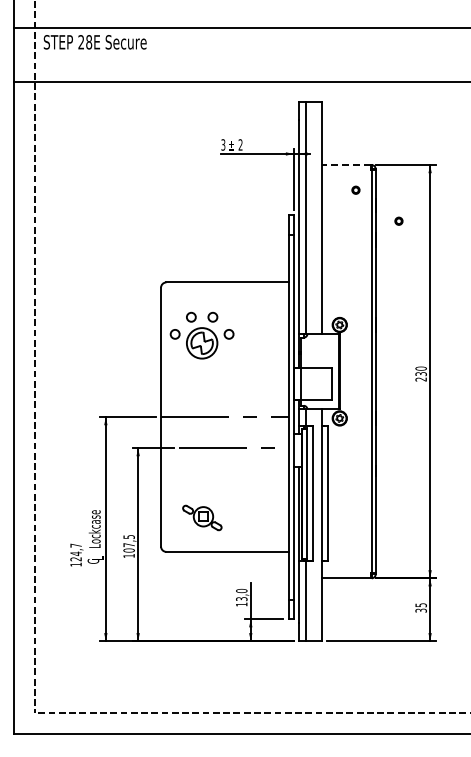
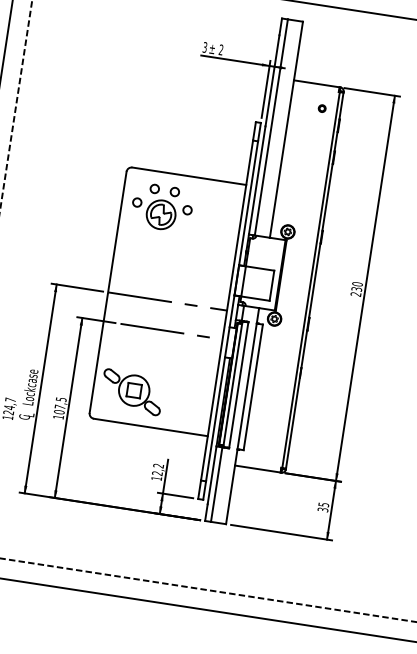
line: (345, 165) -> (316, 84), dashed -> solid
part: (398, 220) -> (357, 142), removed
part: (201, 335) -> (161, 207), moved
part: (202, 517) -> (132, 391), size x1.67
text: (241, 594) -> (157, 469), 13,0 -> 12,2

